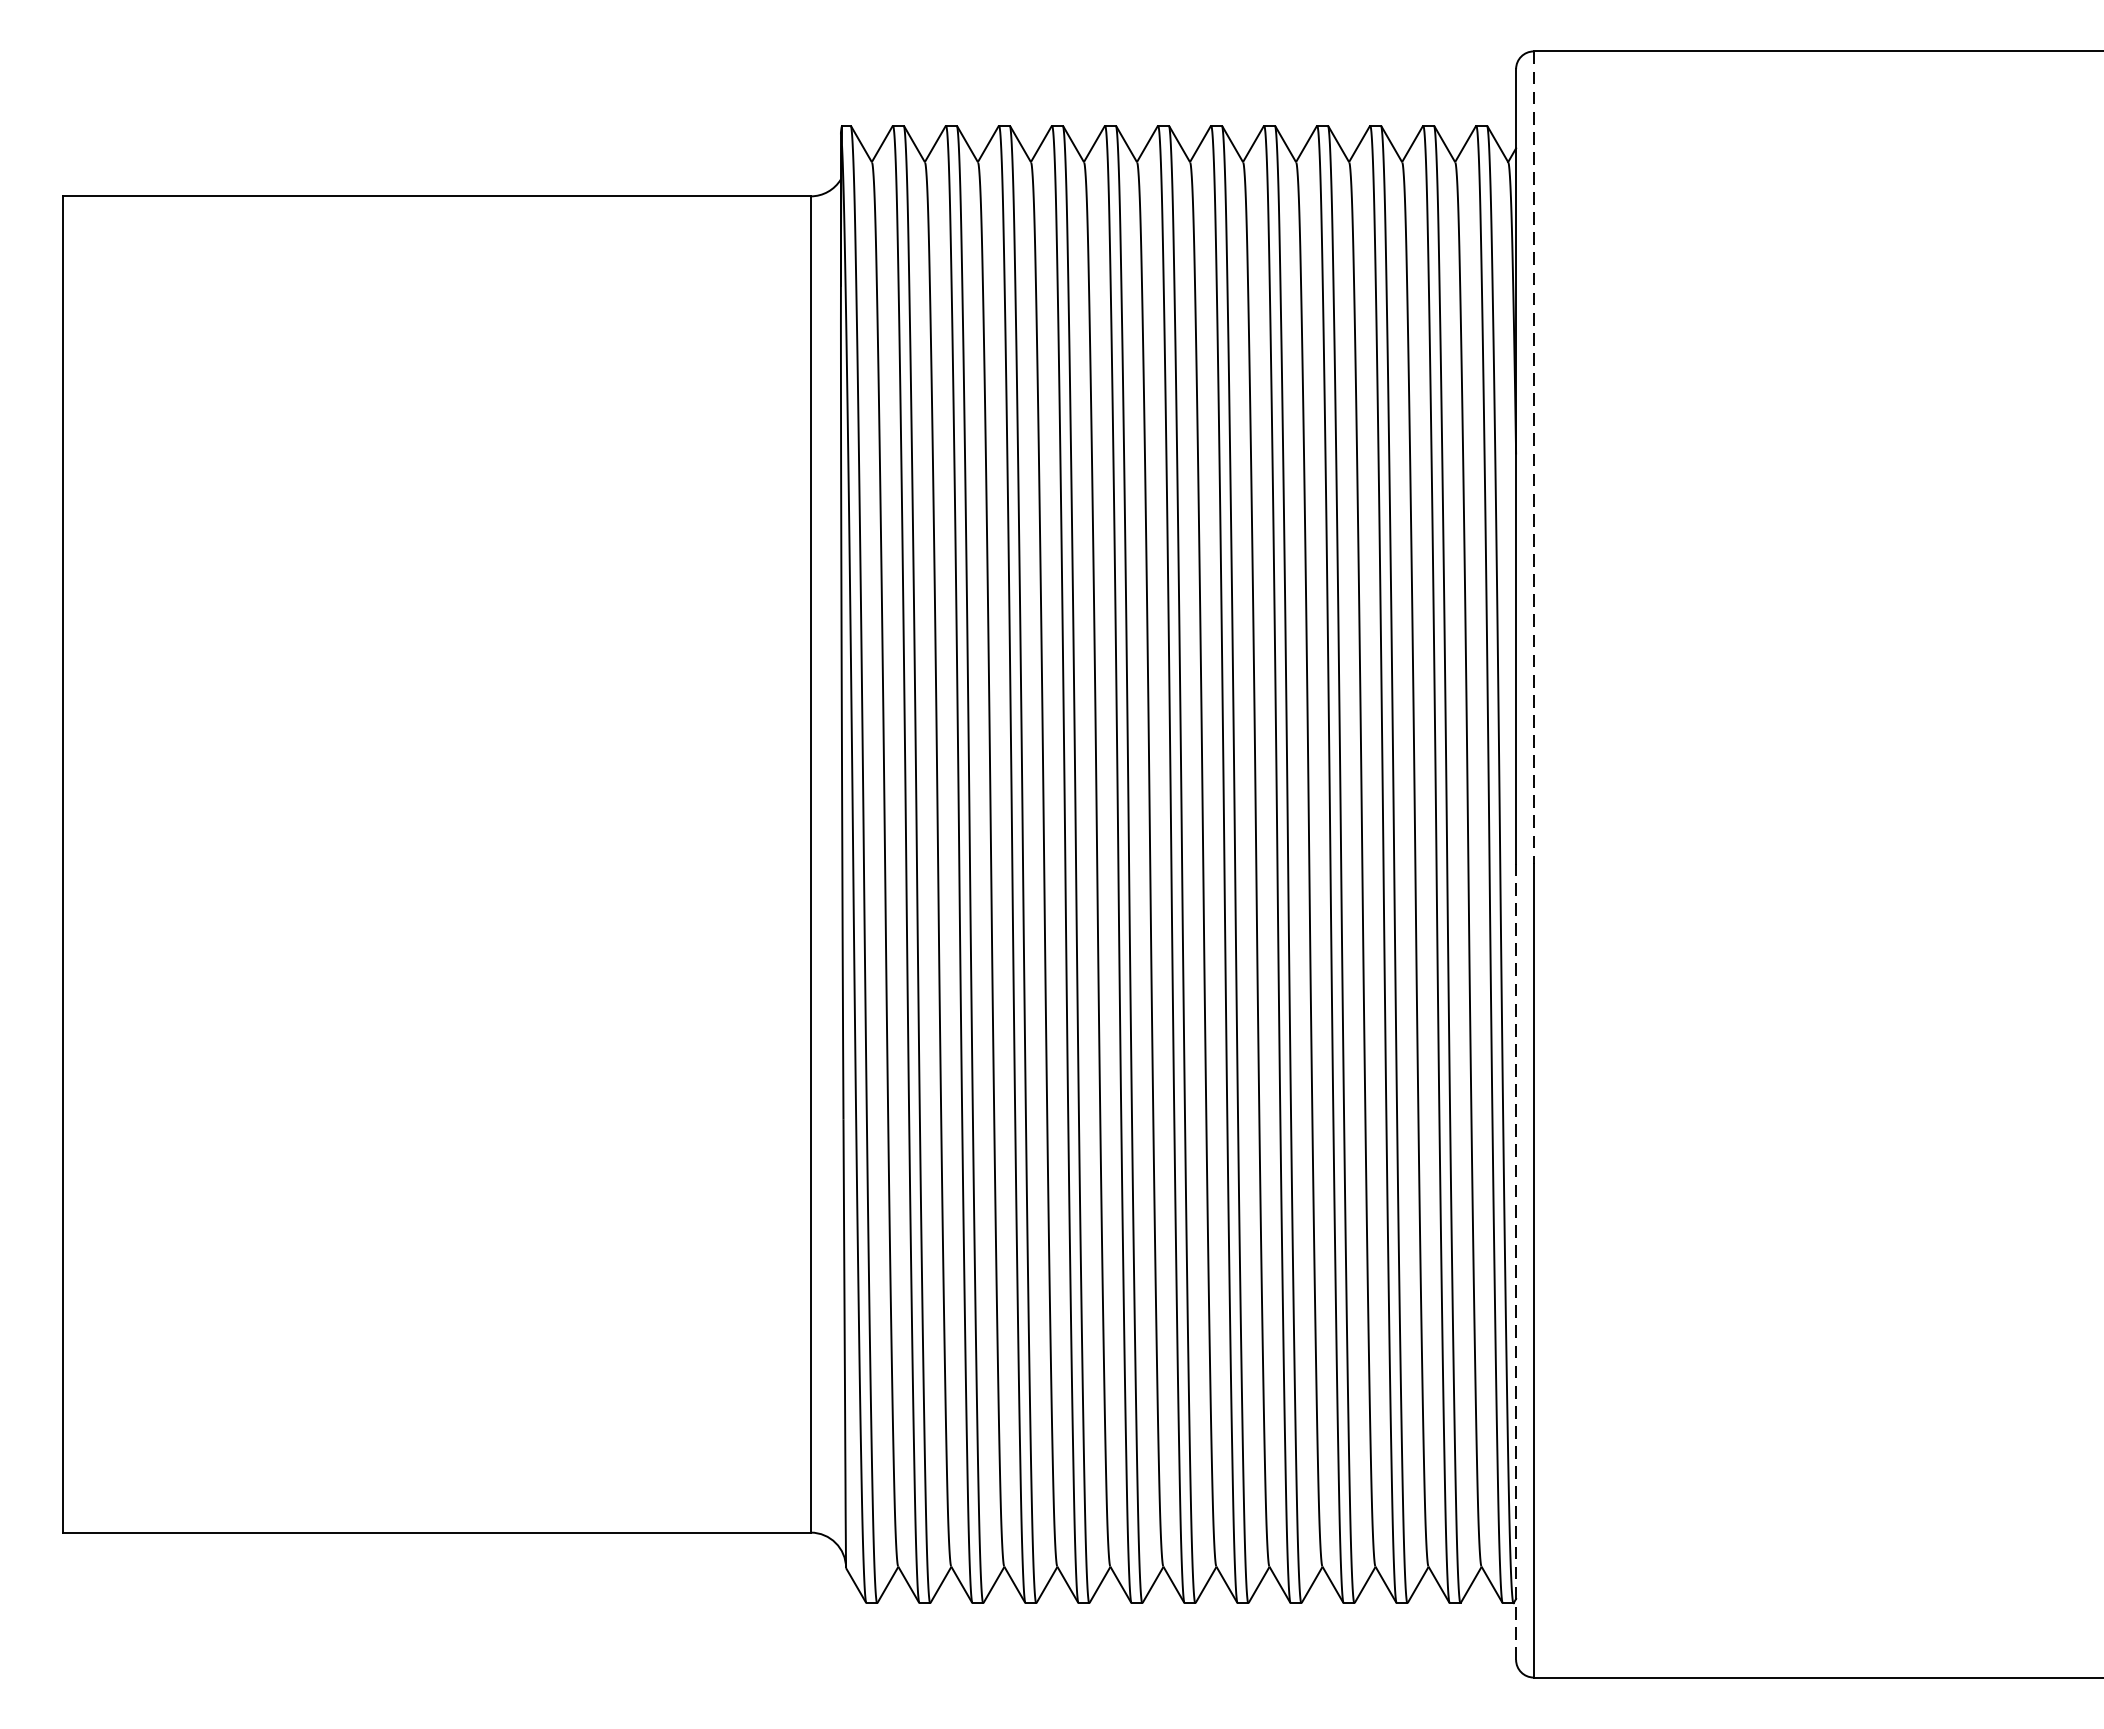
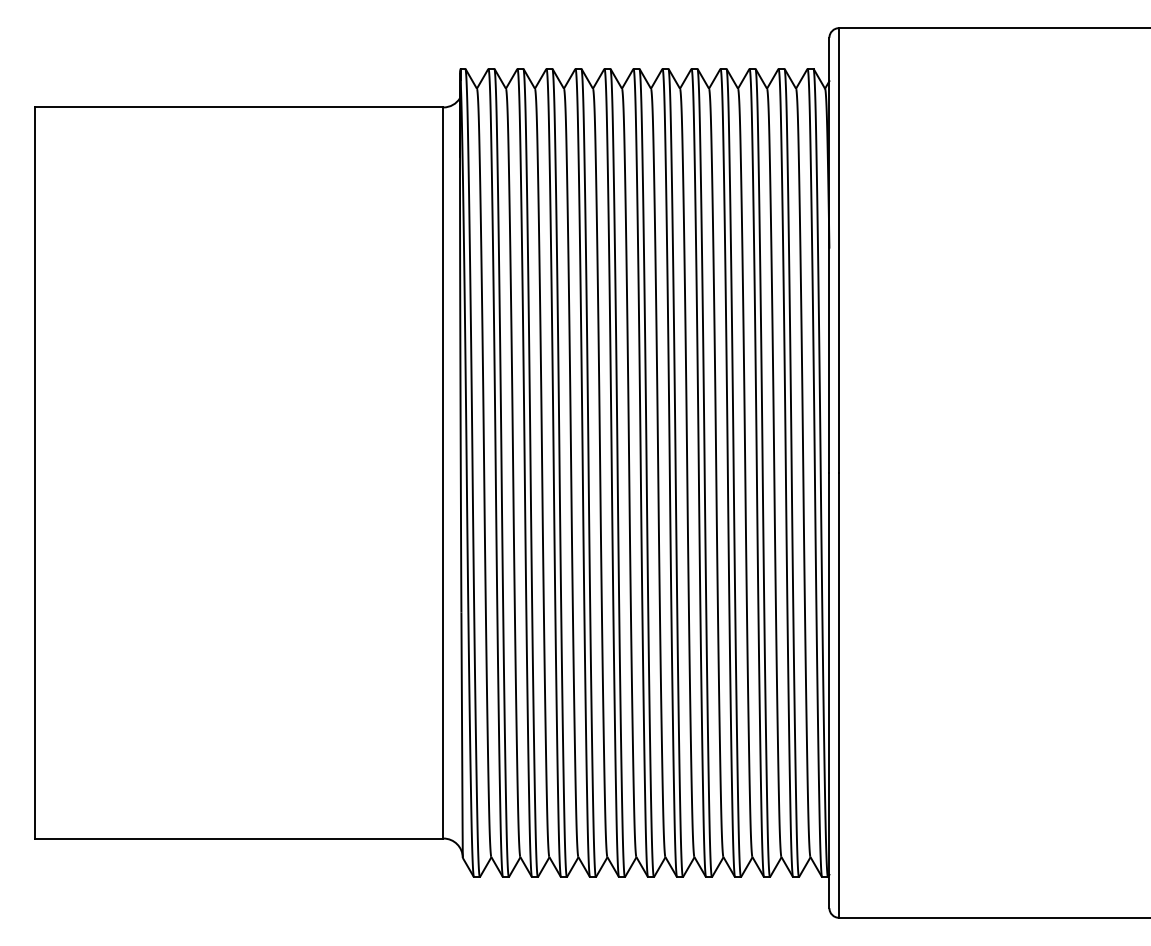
line: (1534, 459) -> (839, 251), dashed -> solid
line: (1516, 1262) -> (829, 690), dashed -> solid

